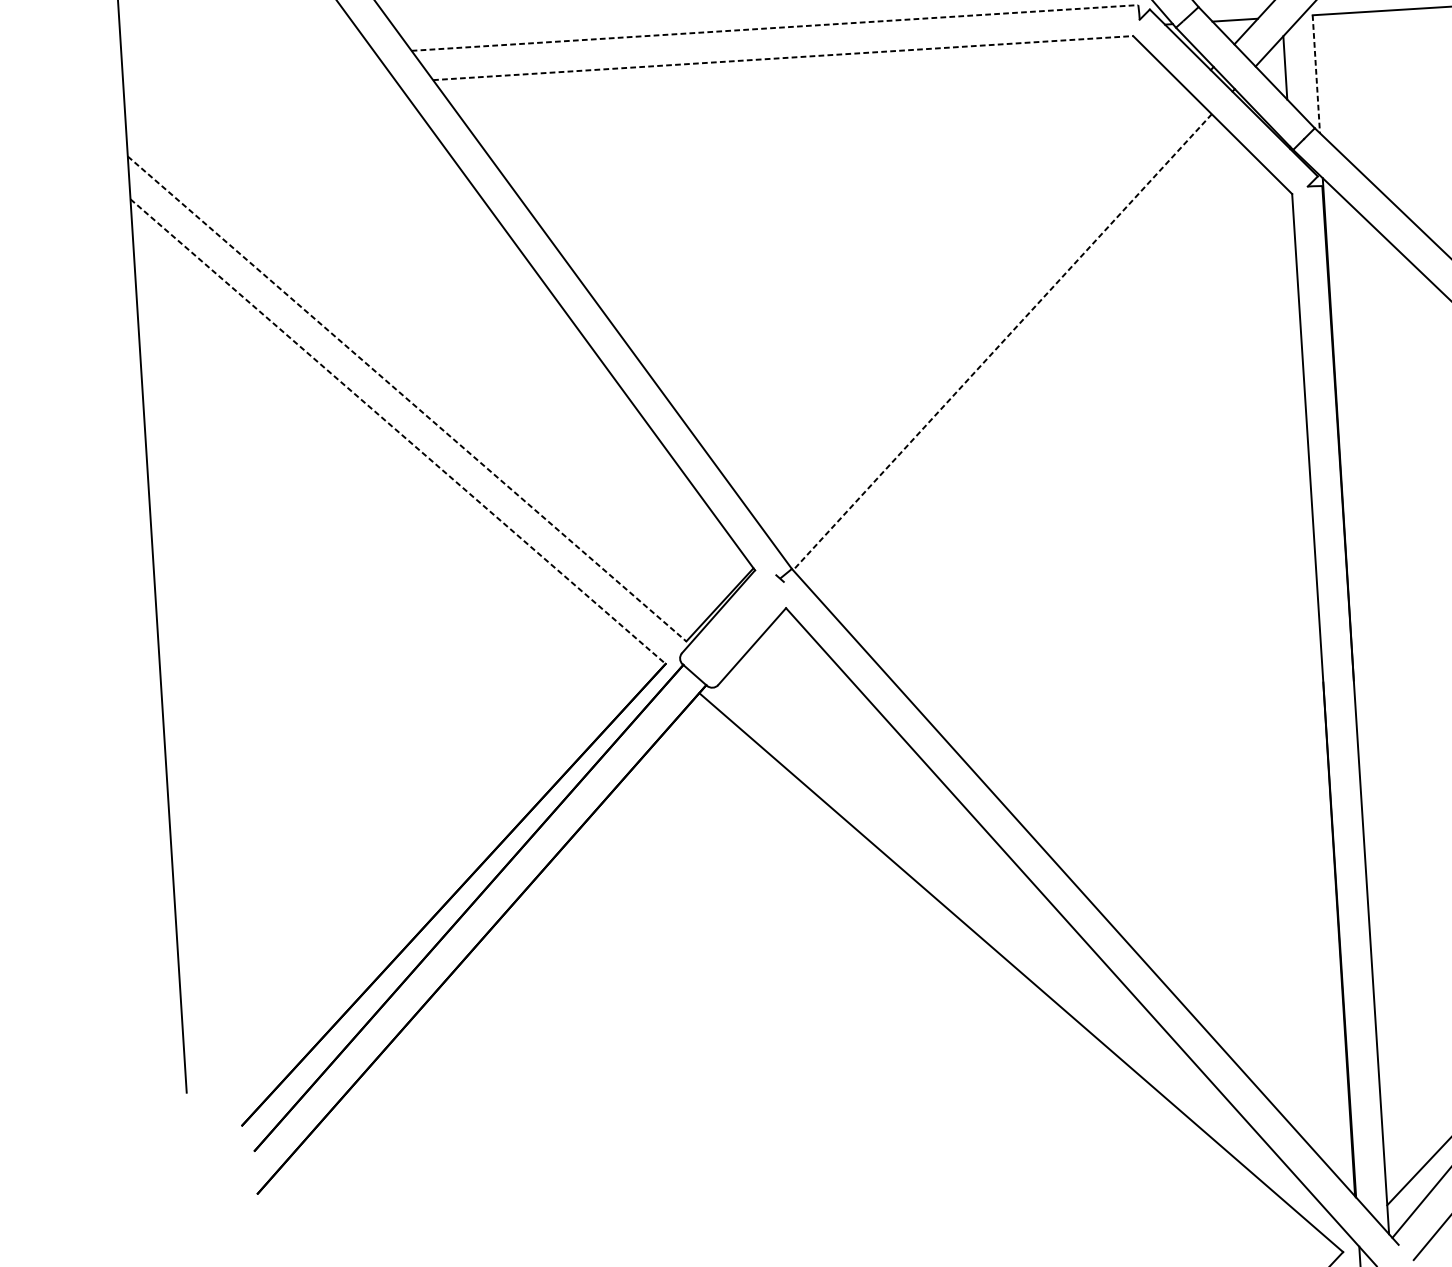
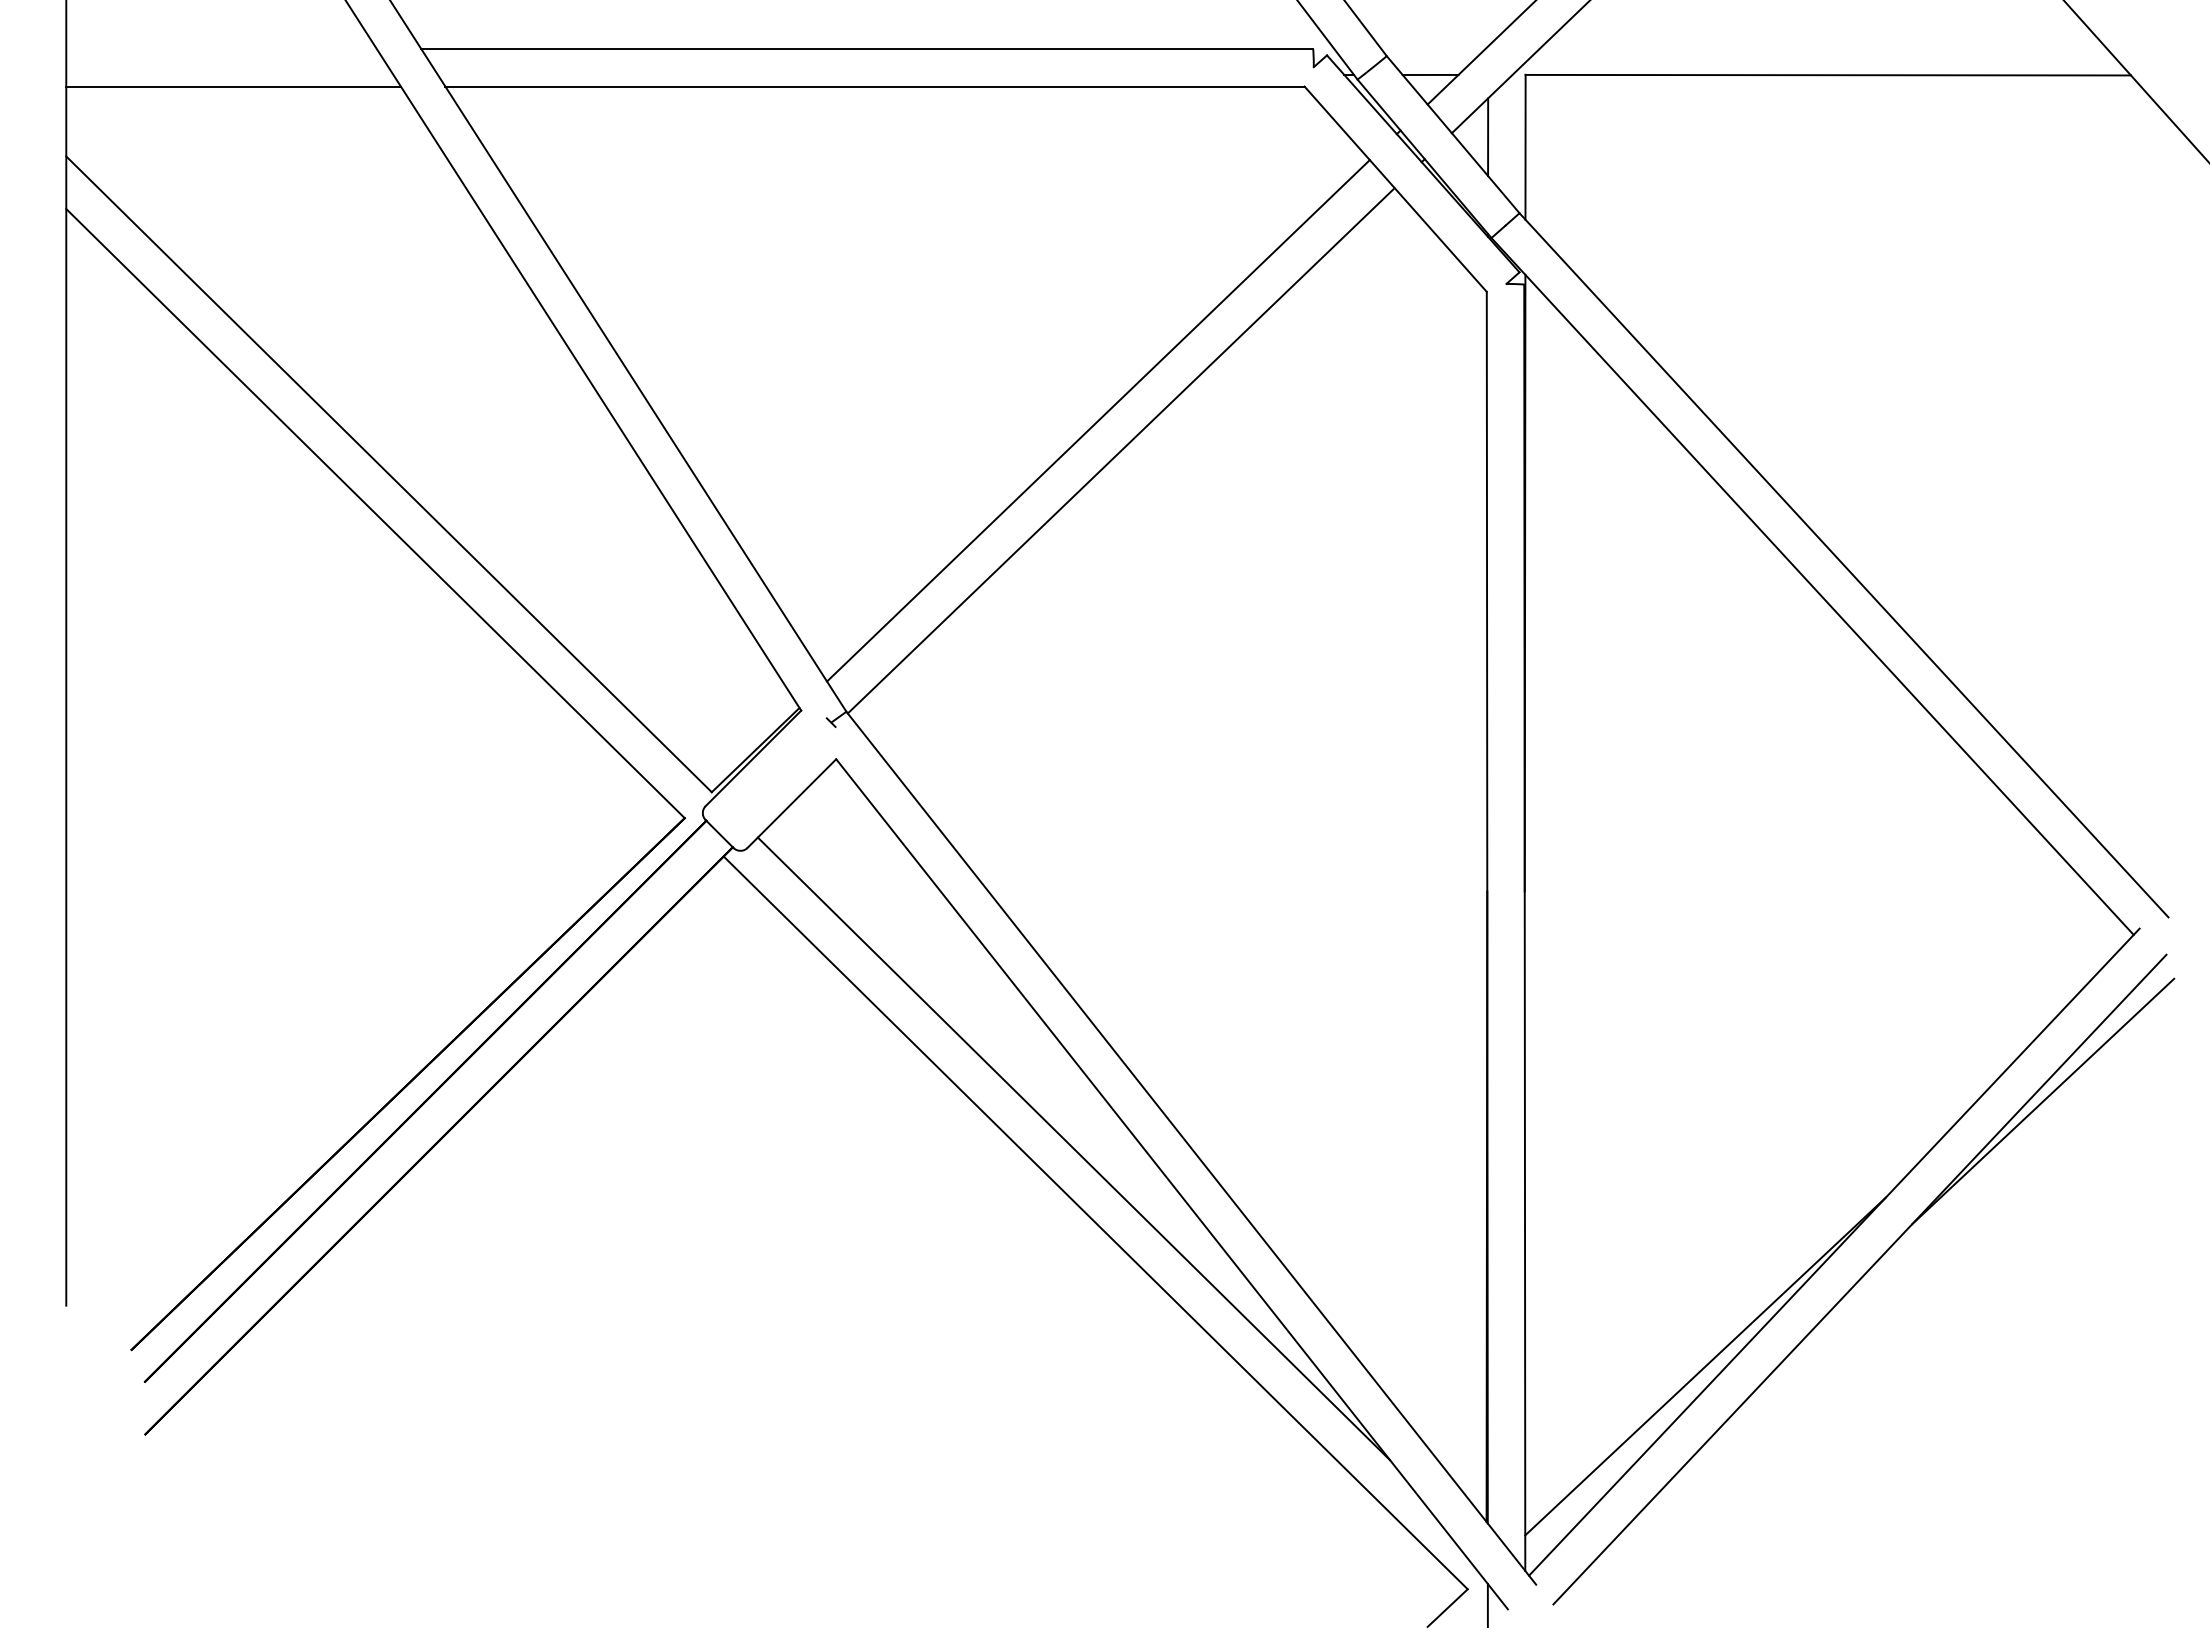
line: (775, 28) -> (867, 49), dashed -> solid
line: (783, 58) -> (875, 86), dashed -> solid
line: (1316, 74) -> (1525, 147), dashed -> solid
line: (260, 90) -> (233, 86), added
line: (982, 318) -> (1098, 420), added
line: (1001, 342) -> (1120, 451), dashed -> solid
line: (407, 399) -> (389, 474), dashed -> solid
line: (398, 431) -> (375, 513), dashed -> solid
line: (999, 913) -> (1073, 1148), added

